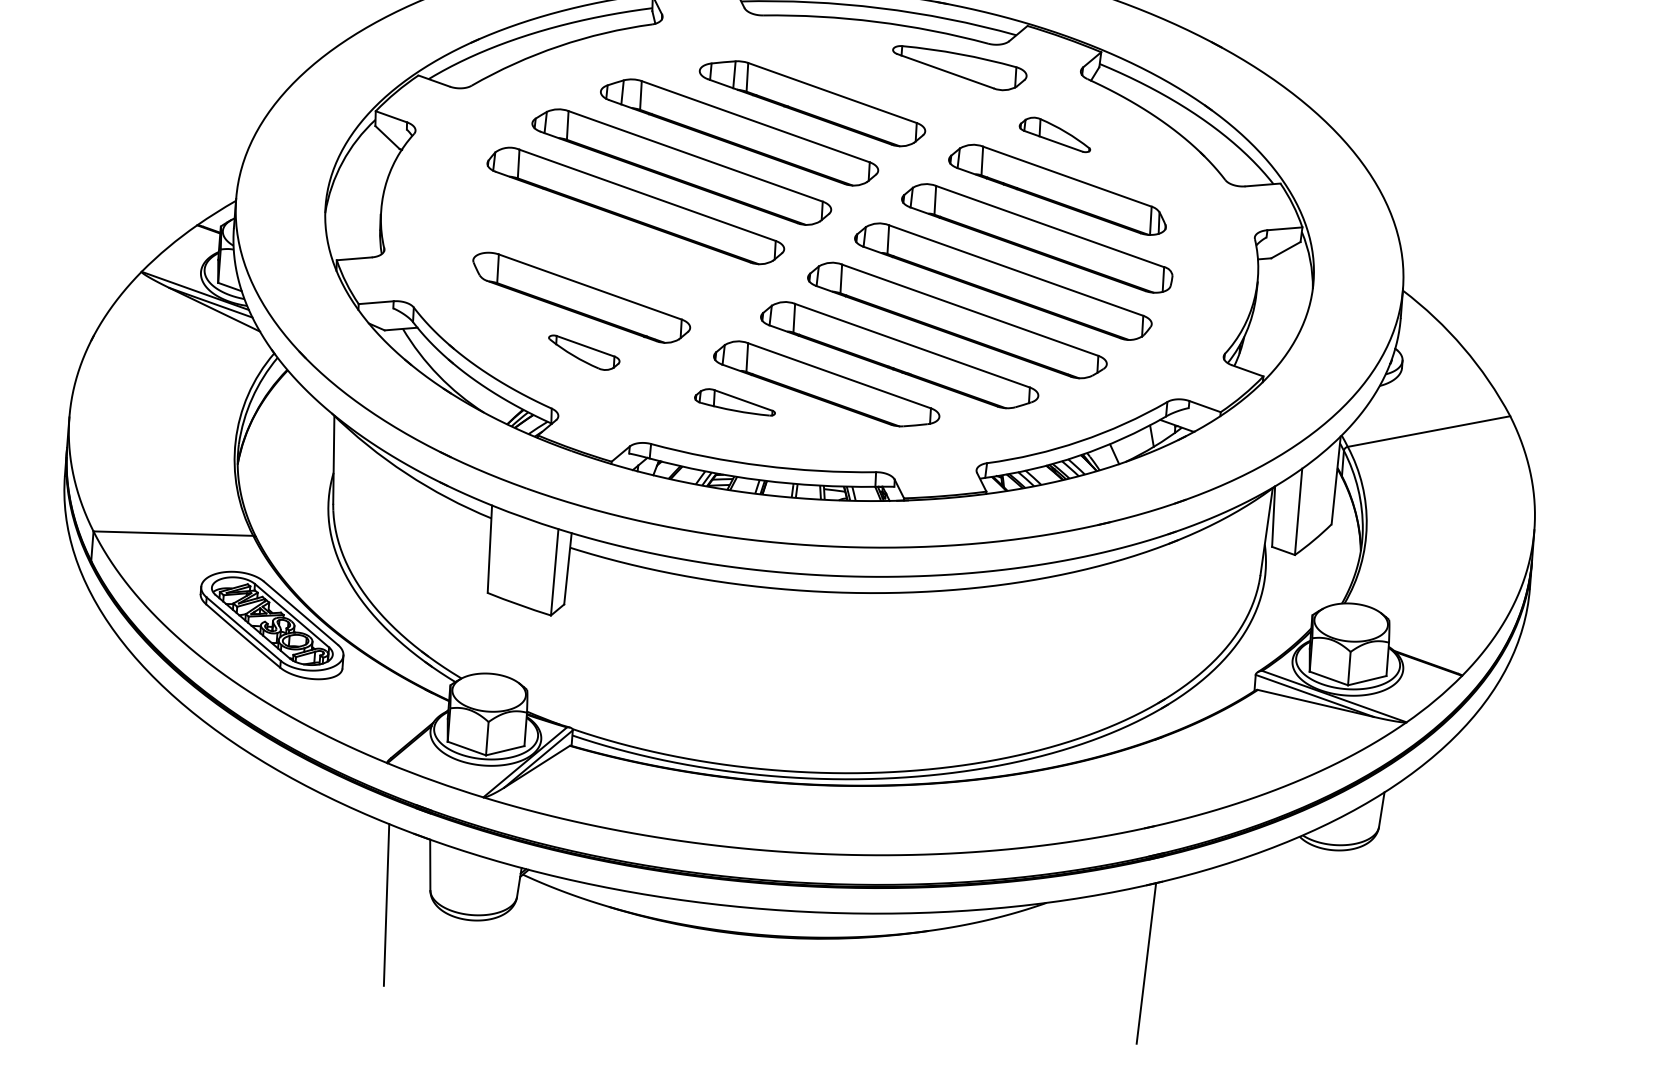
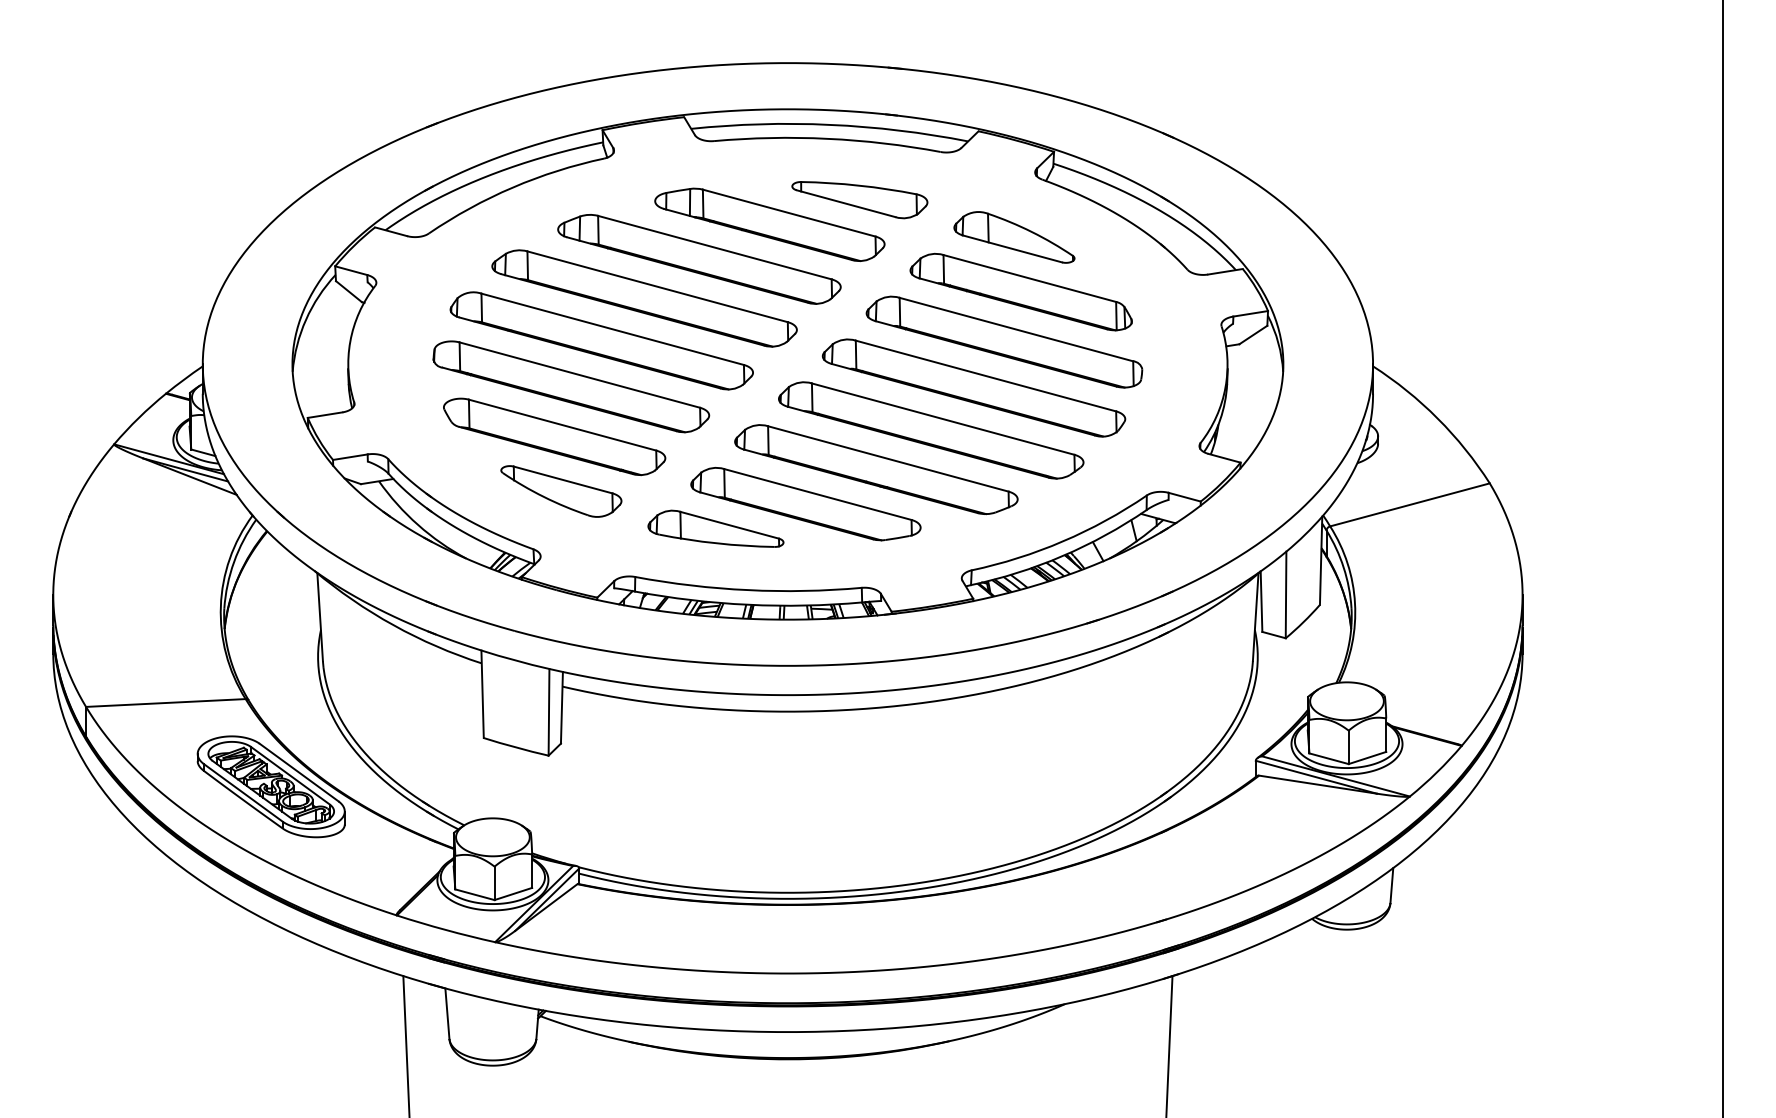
part: (959, 69) -> (859, 200), moved
part: (1055, 134) -> (1014, 237), size x1.67
part: (602, 249) -> (571, 386), added
part: (584, 353) -> (561, 491), size x1.67
part: (734, 401) -> (715, 528), size x1.67

